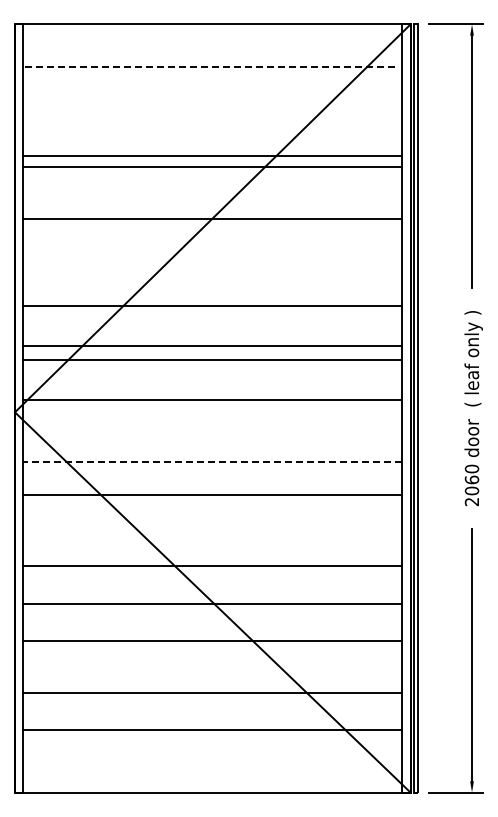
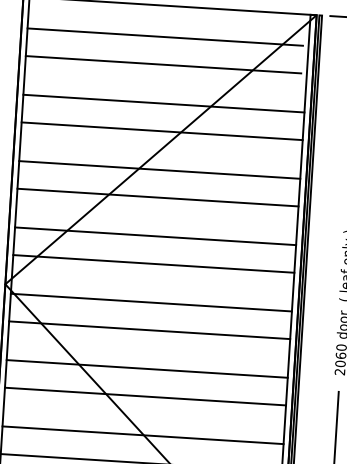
line: (208, 66) -> (164, 36), dashed -> solid
line: (208, 103) -> (163, 64), added
line: (212, 167) -> (162, 131), moved
line: (212, 218) -> (159, 169), moved
line: (212, 305) -> (157, 197), moved
line: (212, 346) -> (153, 263), moved
line: (212, 360) -> (155, 236), moved
line: (212, 399) -> (151, 302), moved
line: (212, 461) -> (149, 329), dashed -> solid
line: (212, 495) -> (147, 369), moved
line: (212, 566) -> (145, 396), moved

